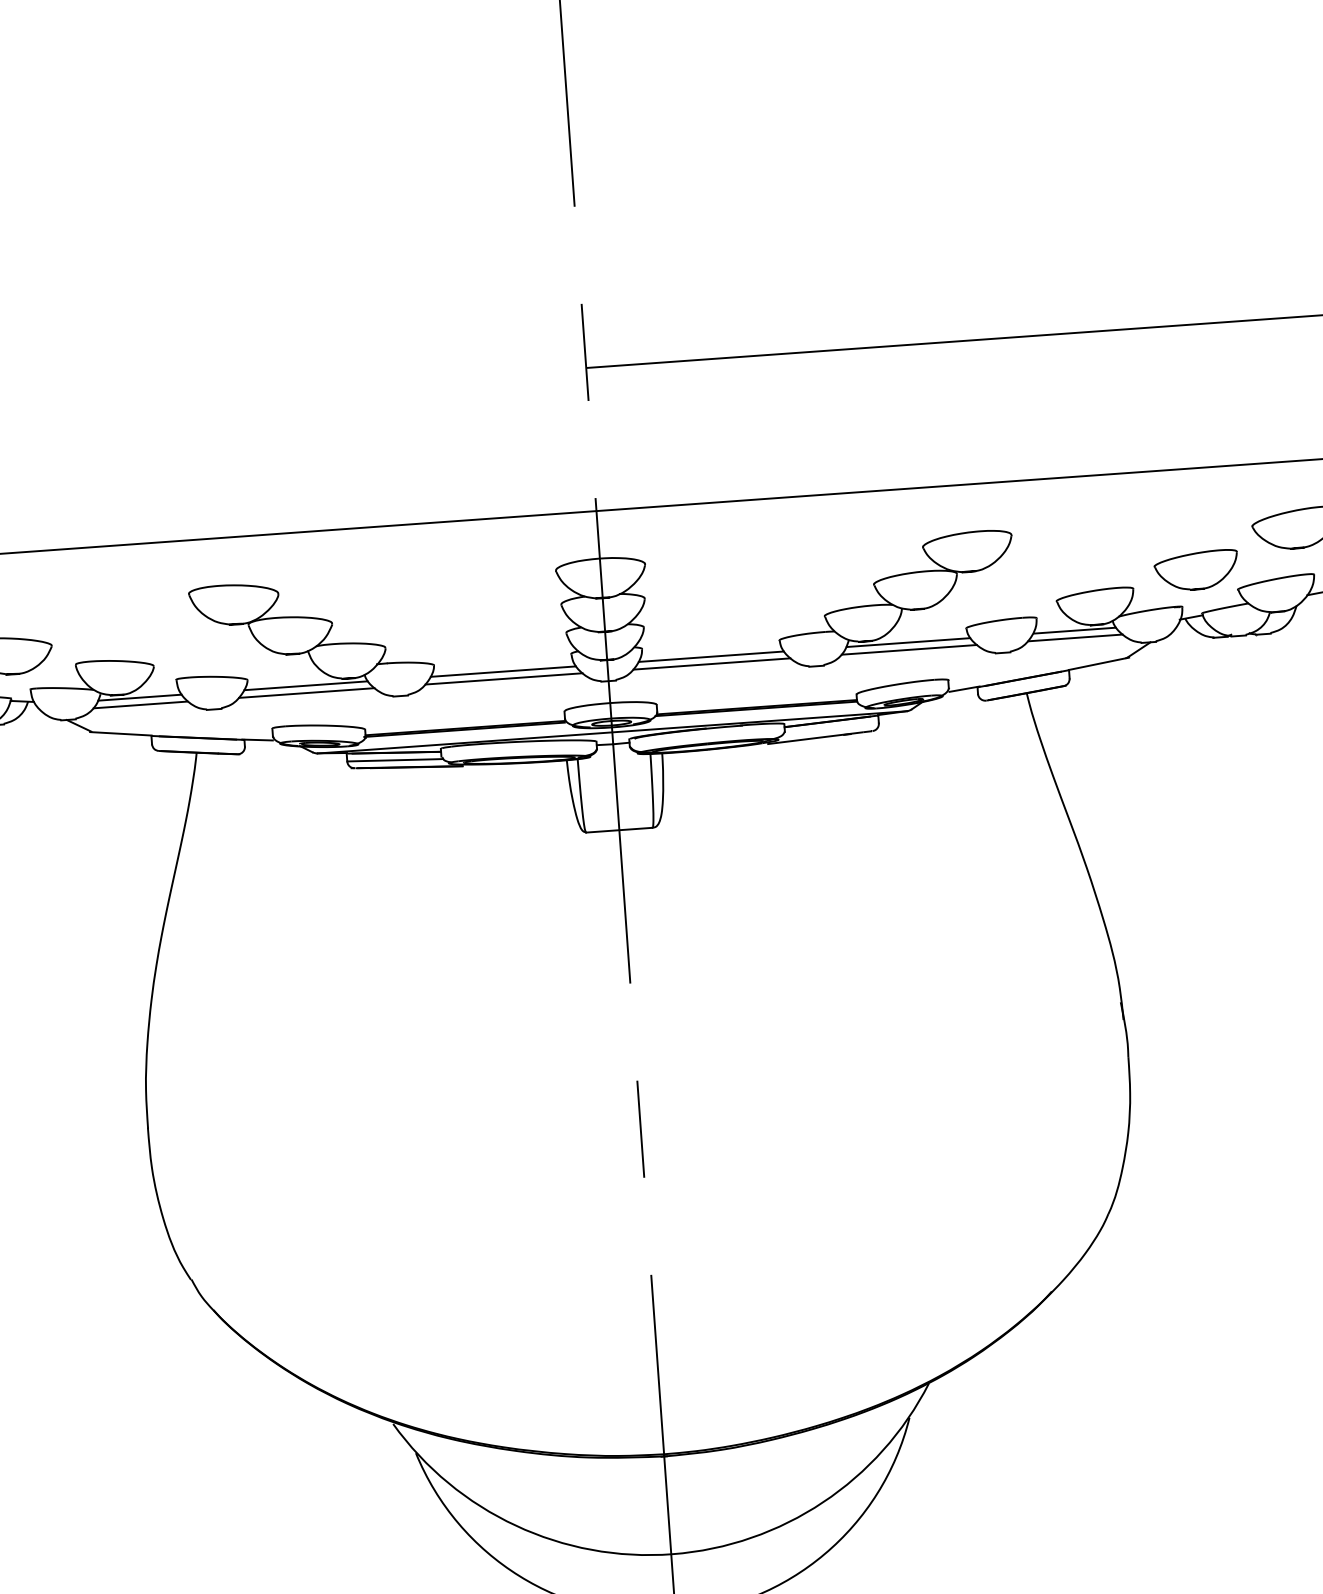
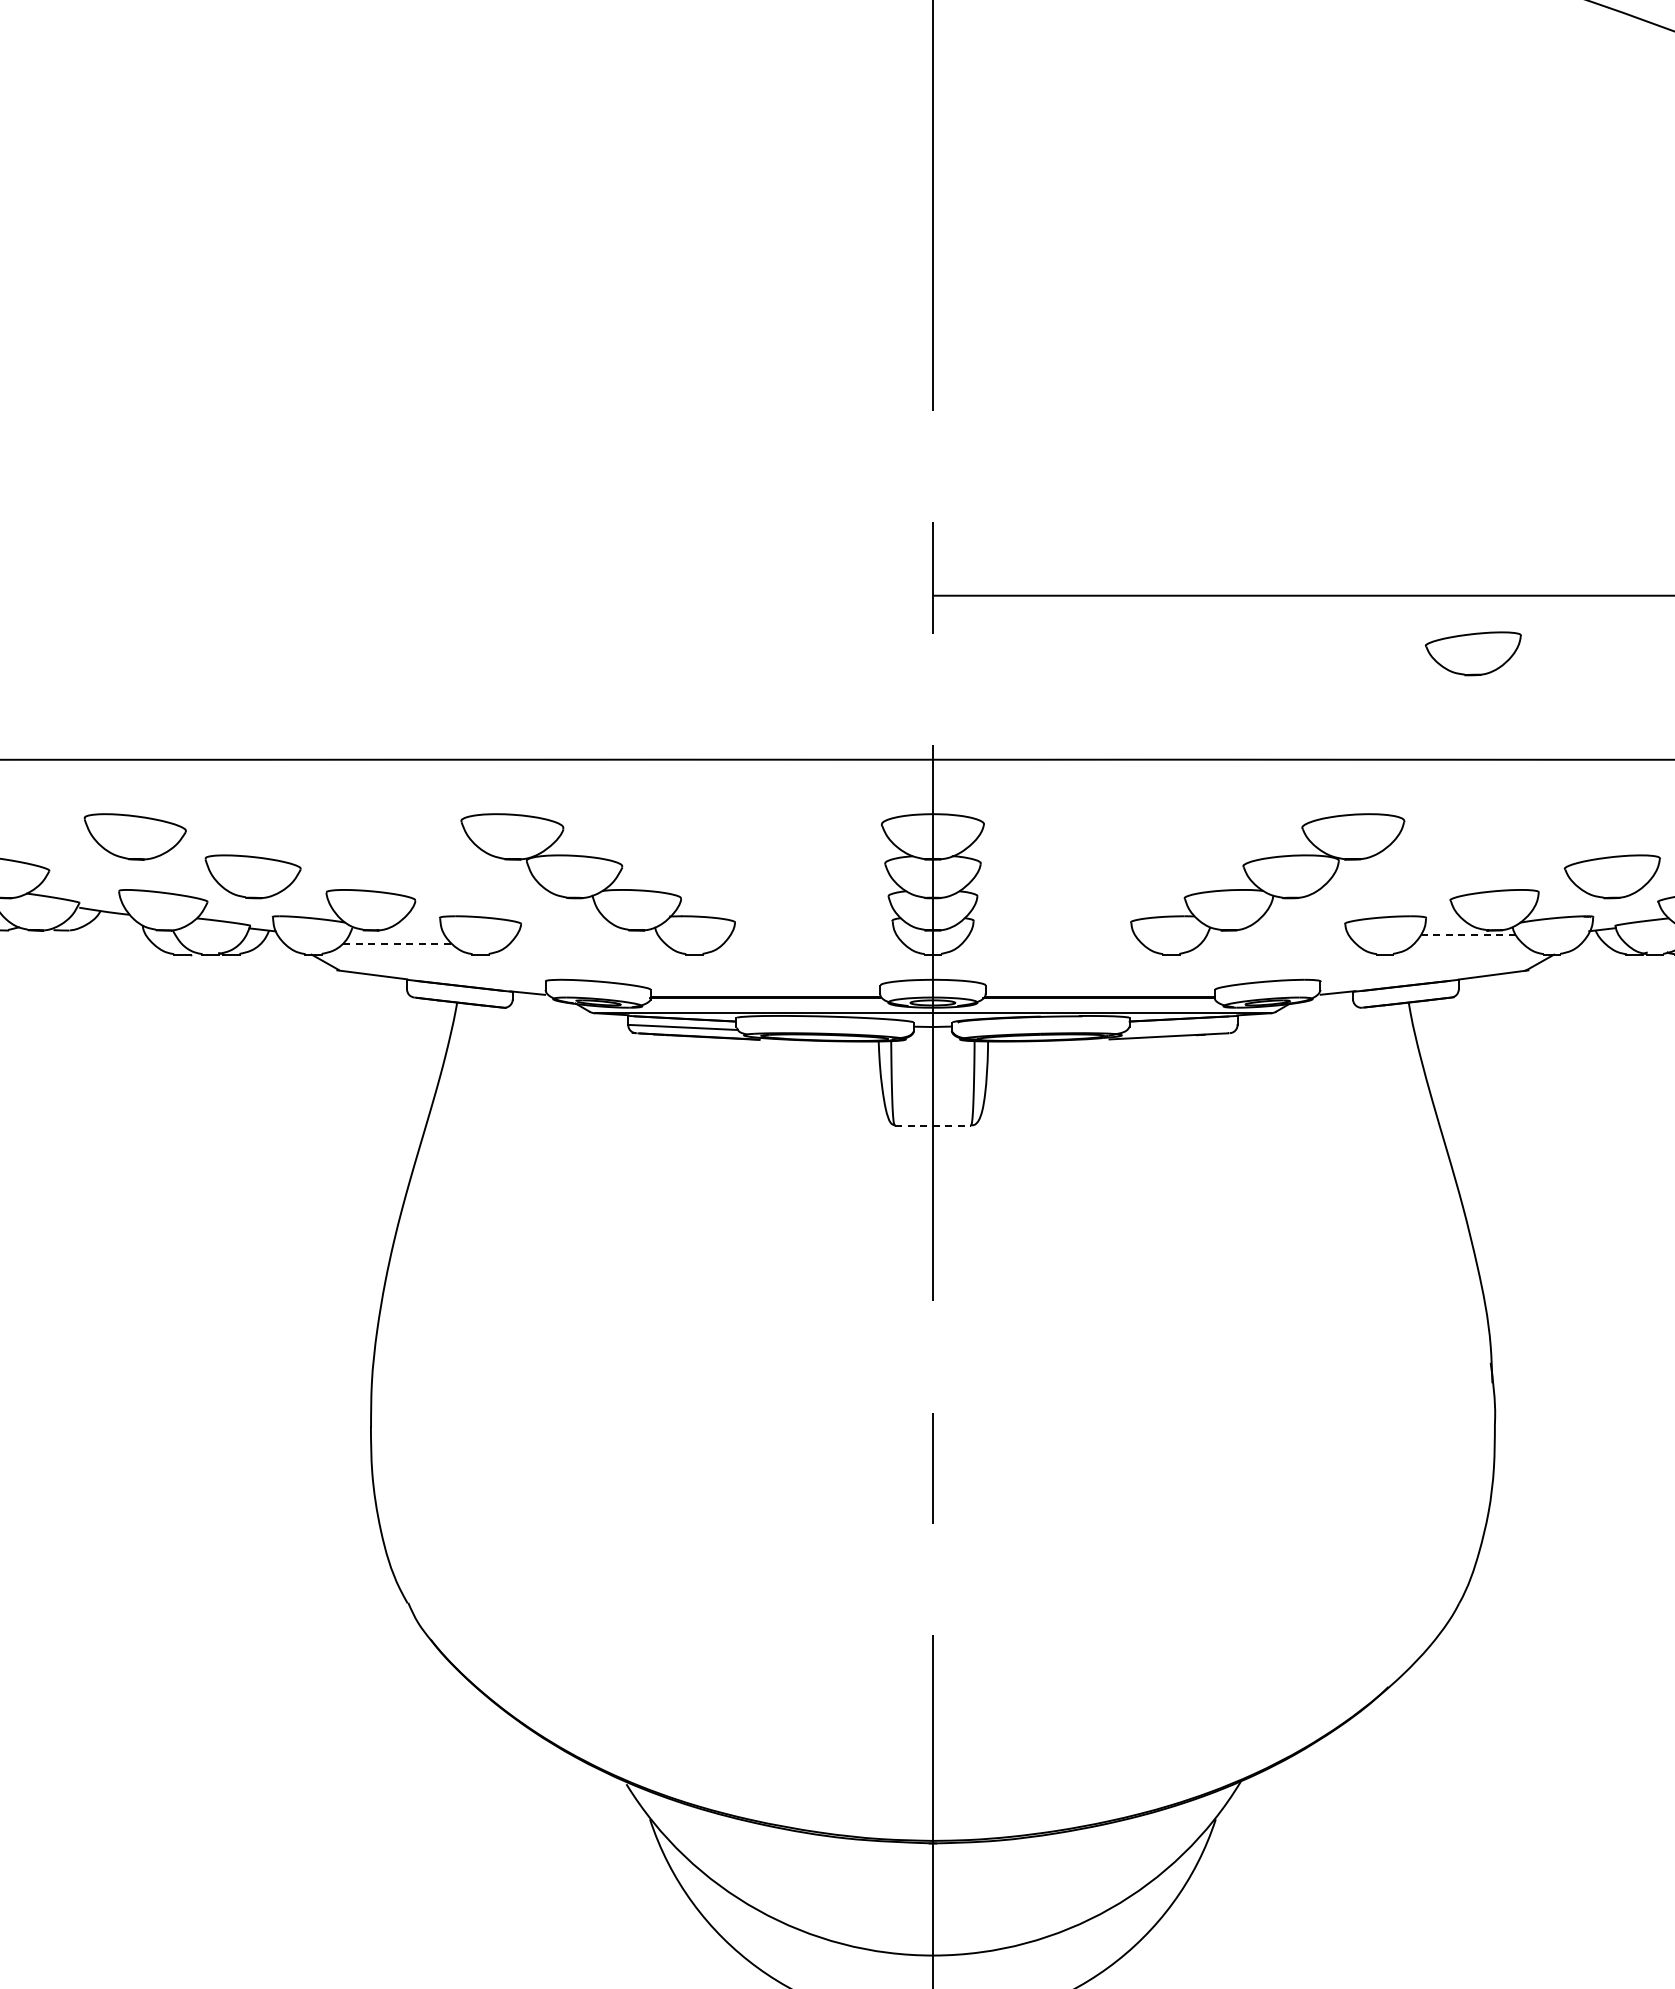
part: (1060, 384) -> (1472, 653), added
line: (1074, 630) -> (1468, 935), solid -> dashed
line: (1075, 637) -> (1468, 943), removed
line: (908, 642) -> (1277, 935), removed
line: (908, 649) -> (1277, 943), removed
line: (710, 657) -> (1051, 935), removed
line: (712, 663) -> (1052, 943), removed
line: (503, 671) -> (813, 935), removed
line: (503, 678) -> (813, 943), removed
line: (306, 686) -> (587, 935), removed
line: (306, 693) -> (587, 943), removed
line: (139, 697) -> (396, 935), removed
line: (140, 704) -> (397, 943), solid -> dashed
line: (618, 830) -> (932, 1125), solid -> dashed

